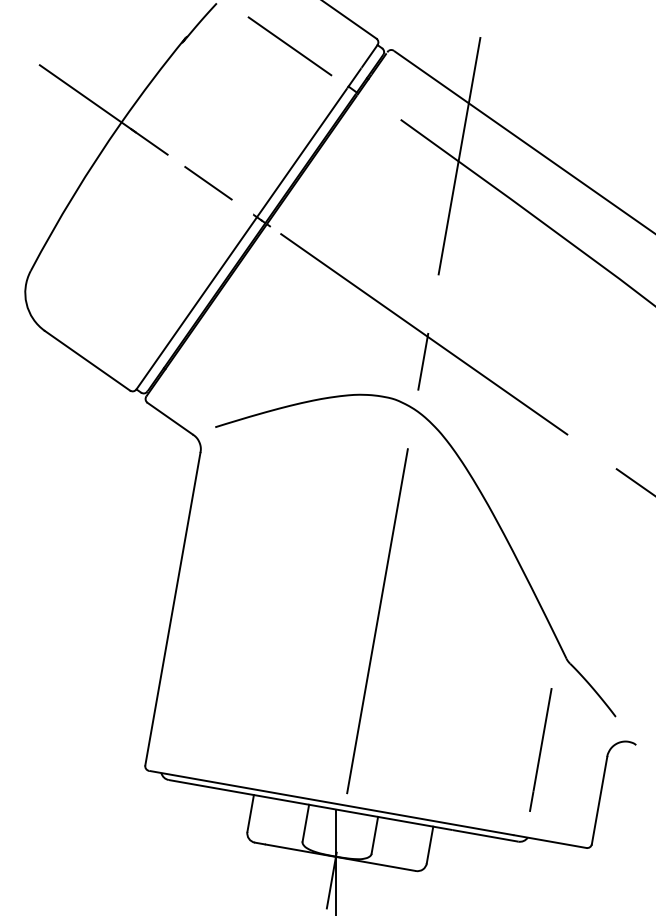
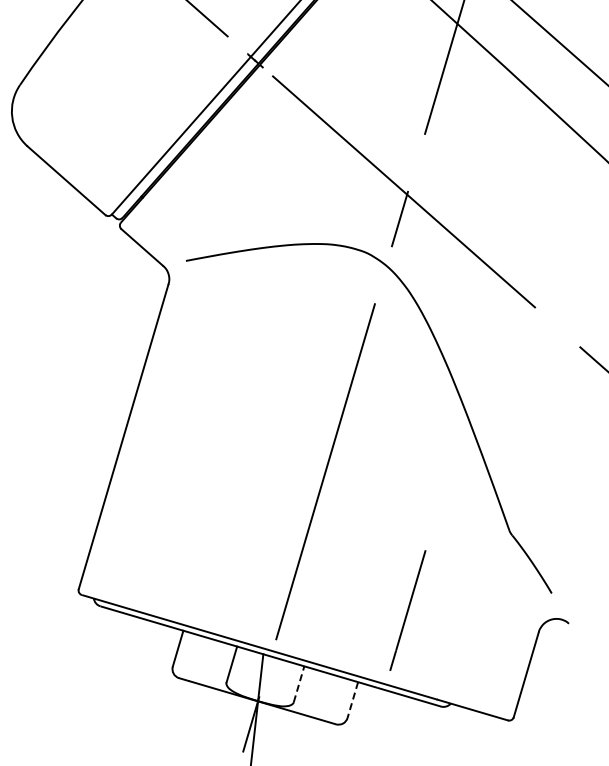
line: (540, 749) -> (407, 610), moved
line: (374, 835) -> (298, 684), solid -> dashed
line: (430, 845) -> (353, 700), solid -> dashed

